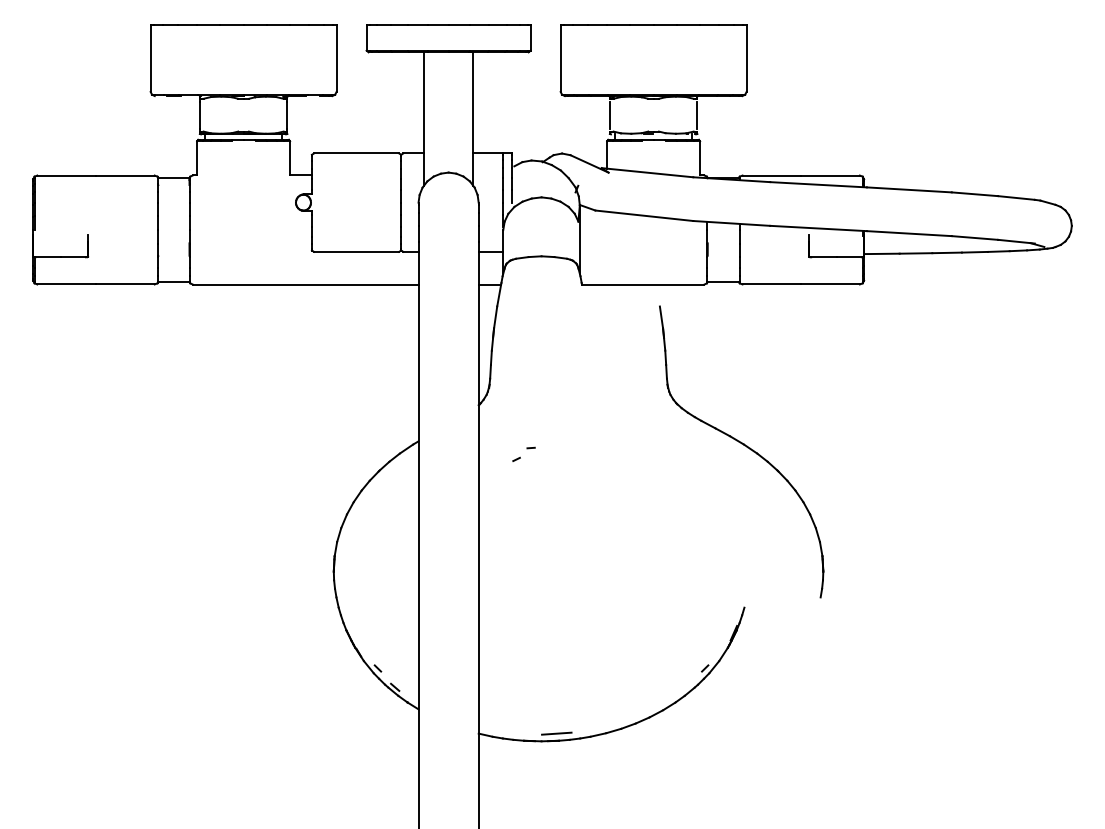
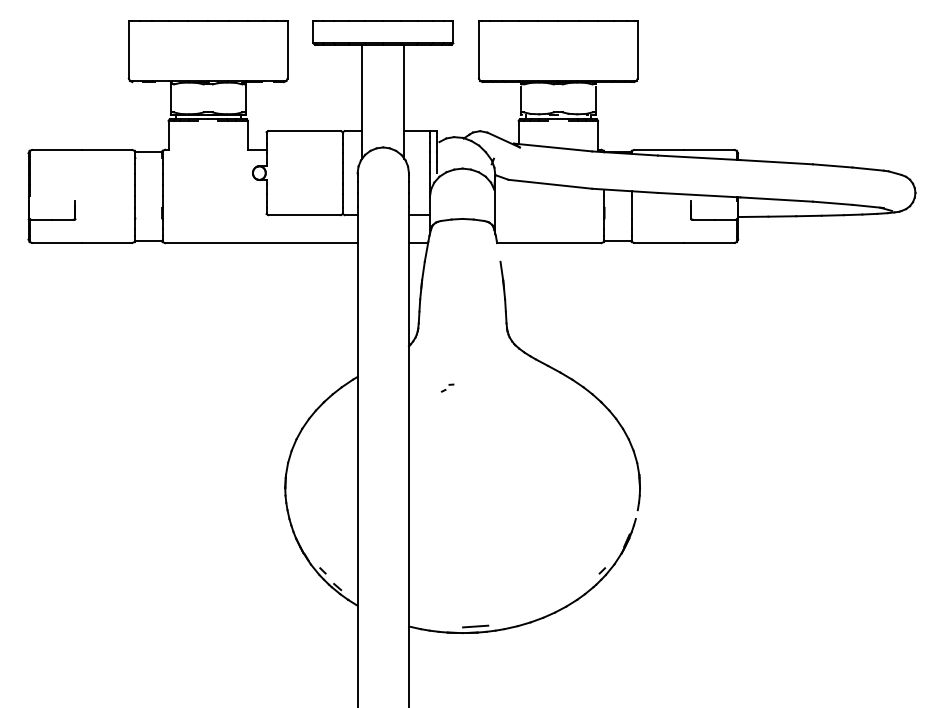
part: (741, 451) -> (570, 385), moved
part: (523, 454) -> (447, 388), size x0.62

